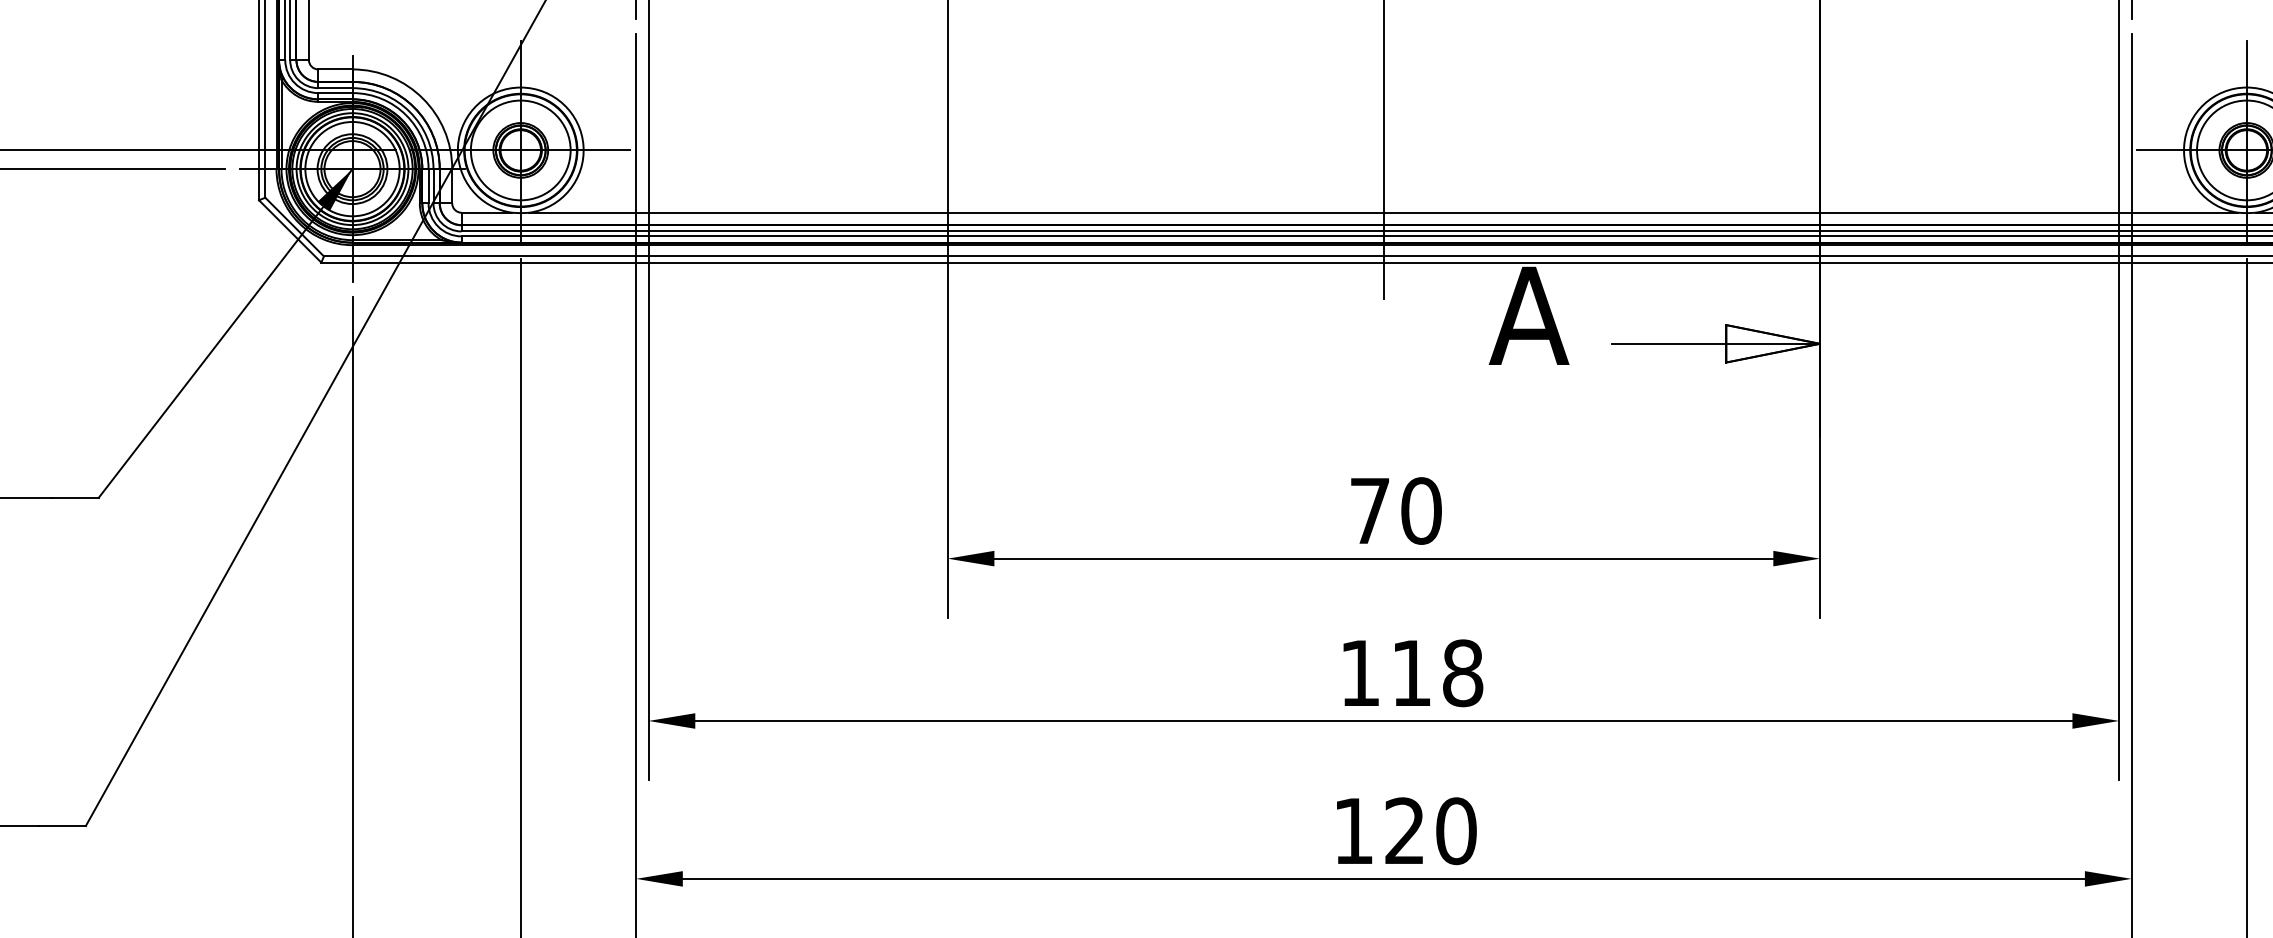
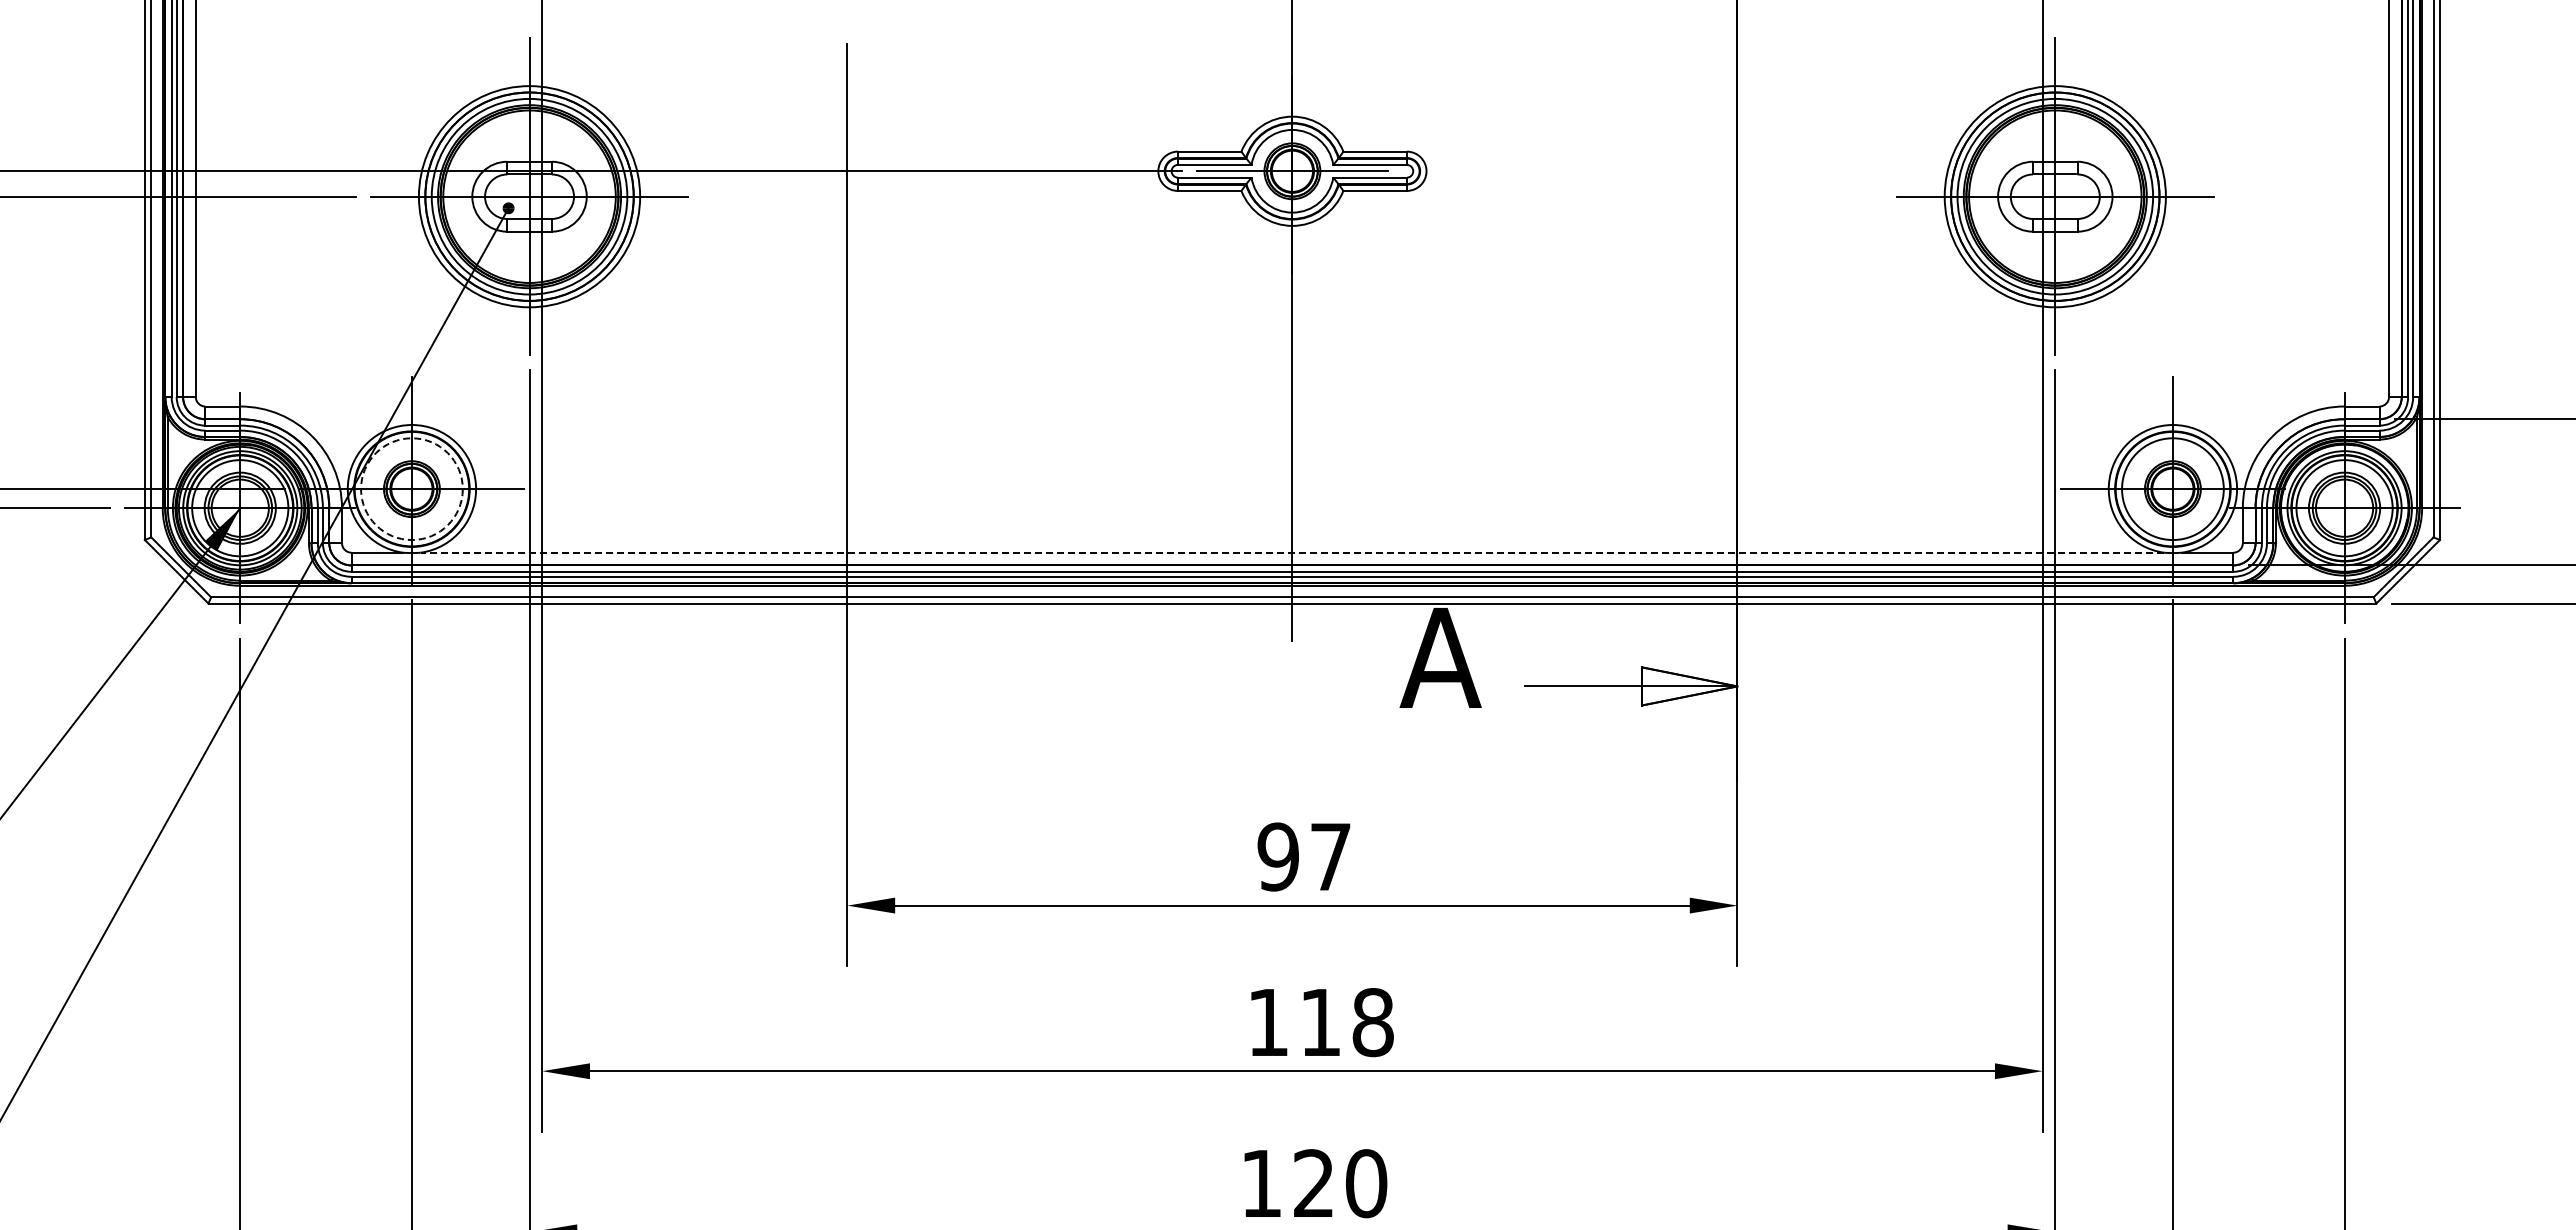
circle: (520, 150) -> (411, 489), solid -> dashed
line: (1383, 212) -> (1292, 552), solid -> dashed
text: (1395, 510) -> (1304, 856), 70 -> 97

